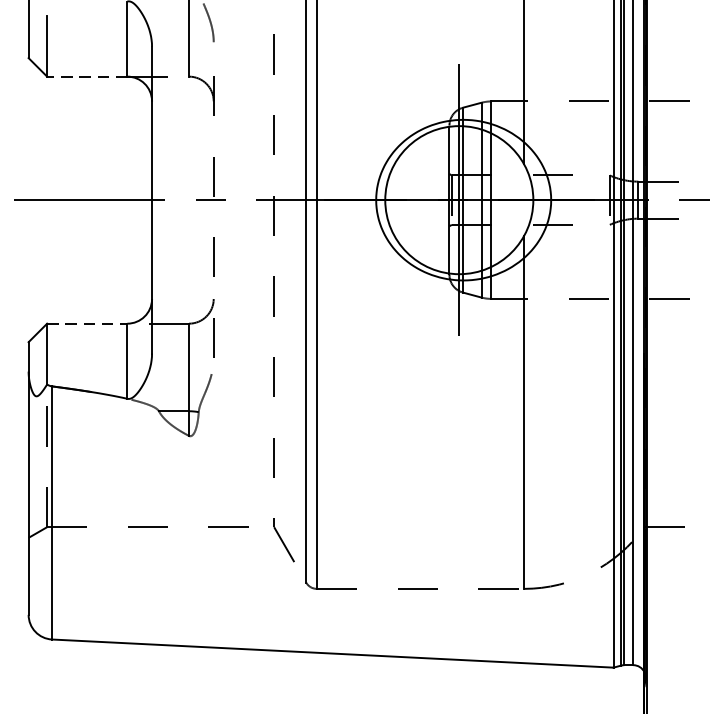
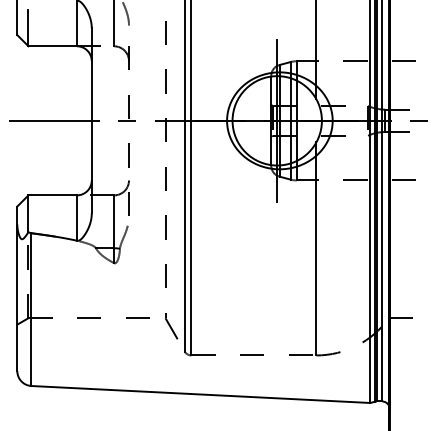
line: (86, 76) -> (52, 46), dashed -> solid
line: (88, 323) -> (53, 195), dashed -> solid

